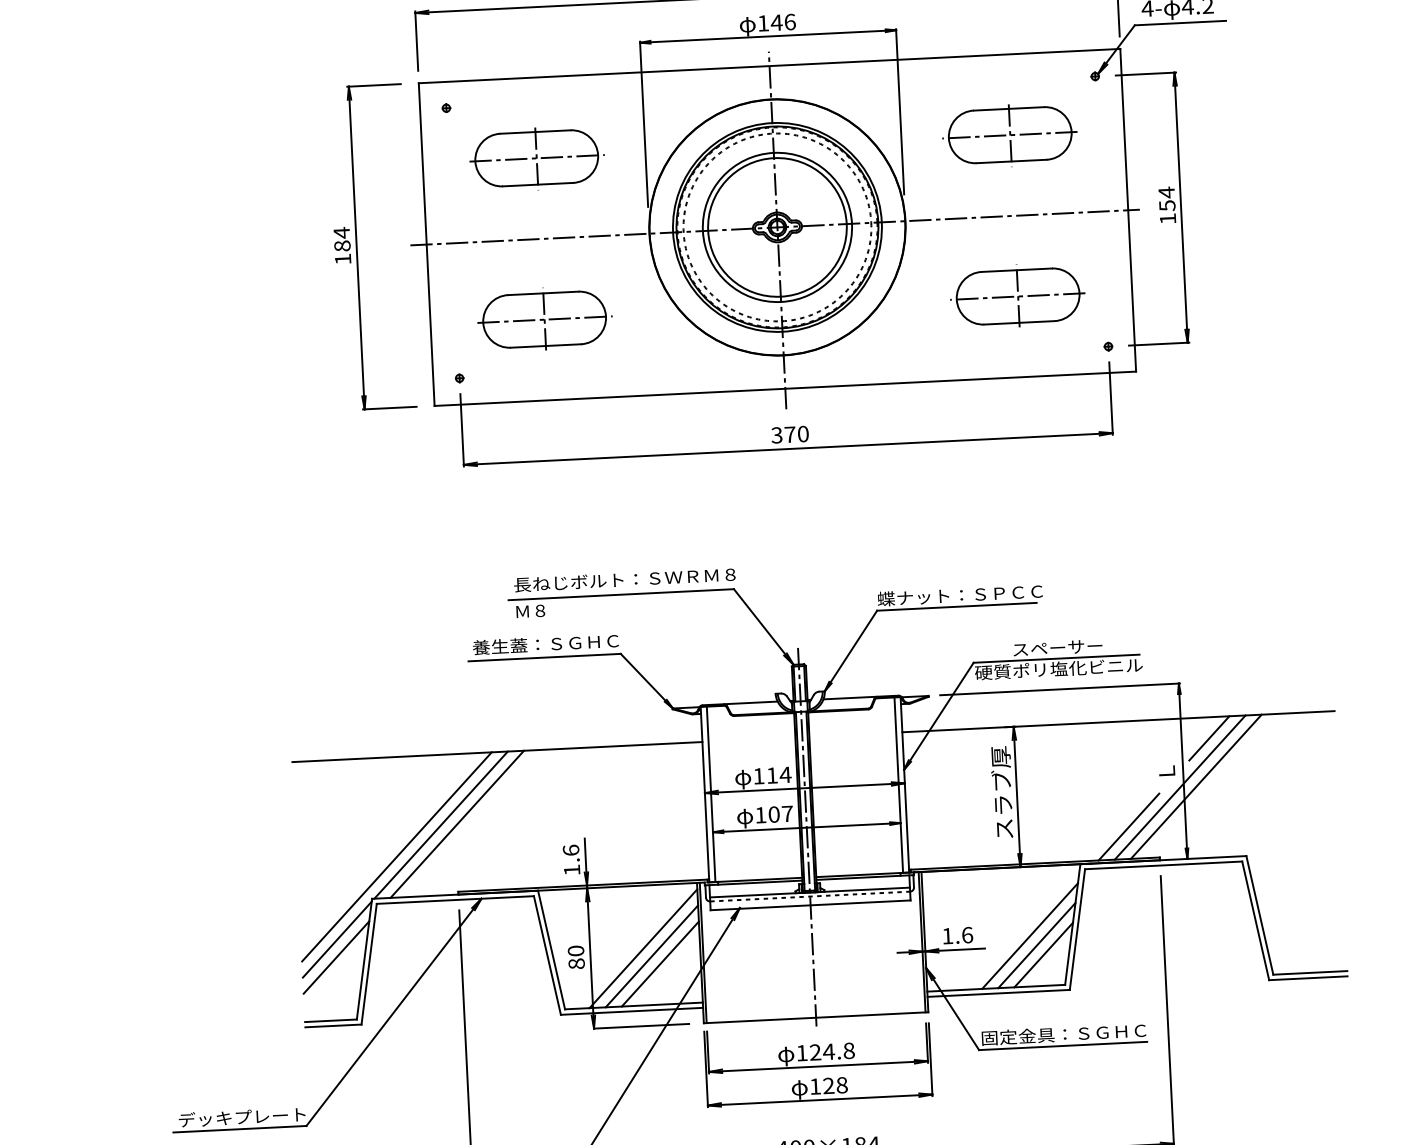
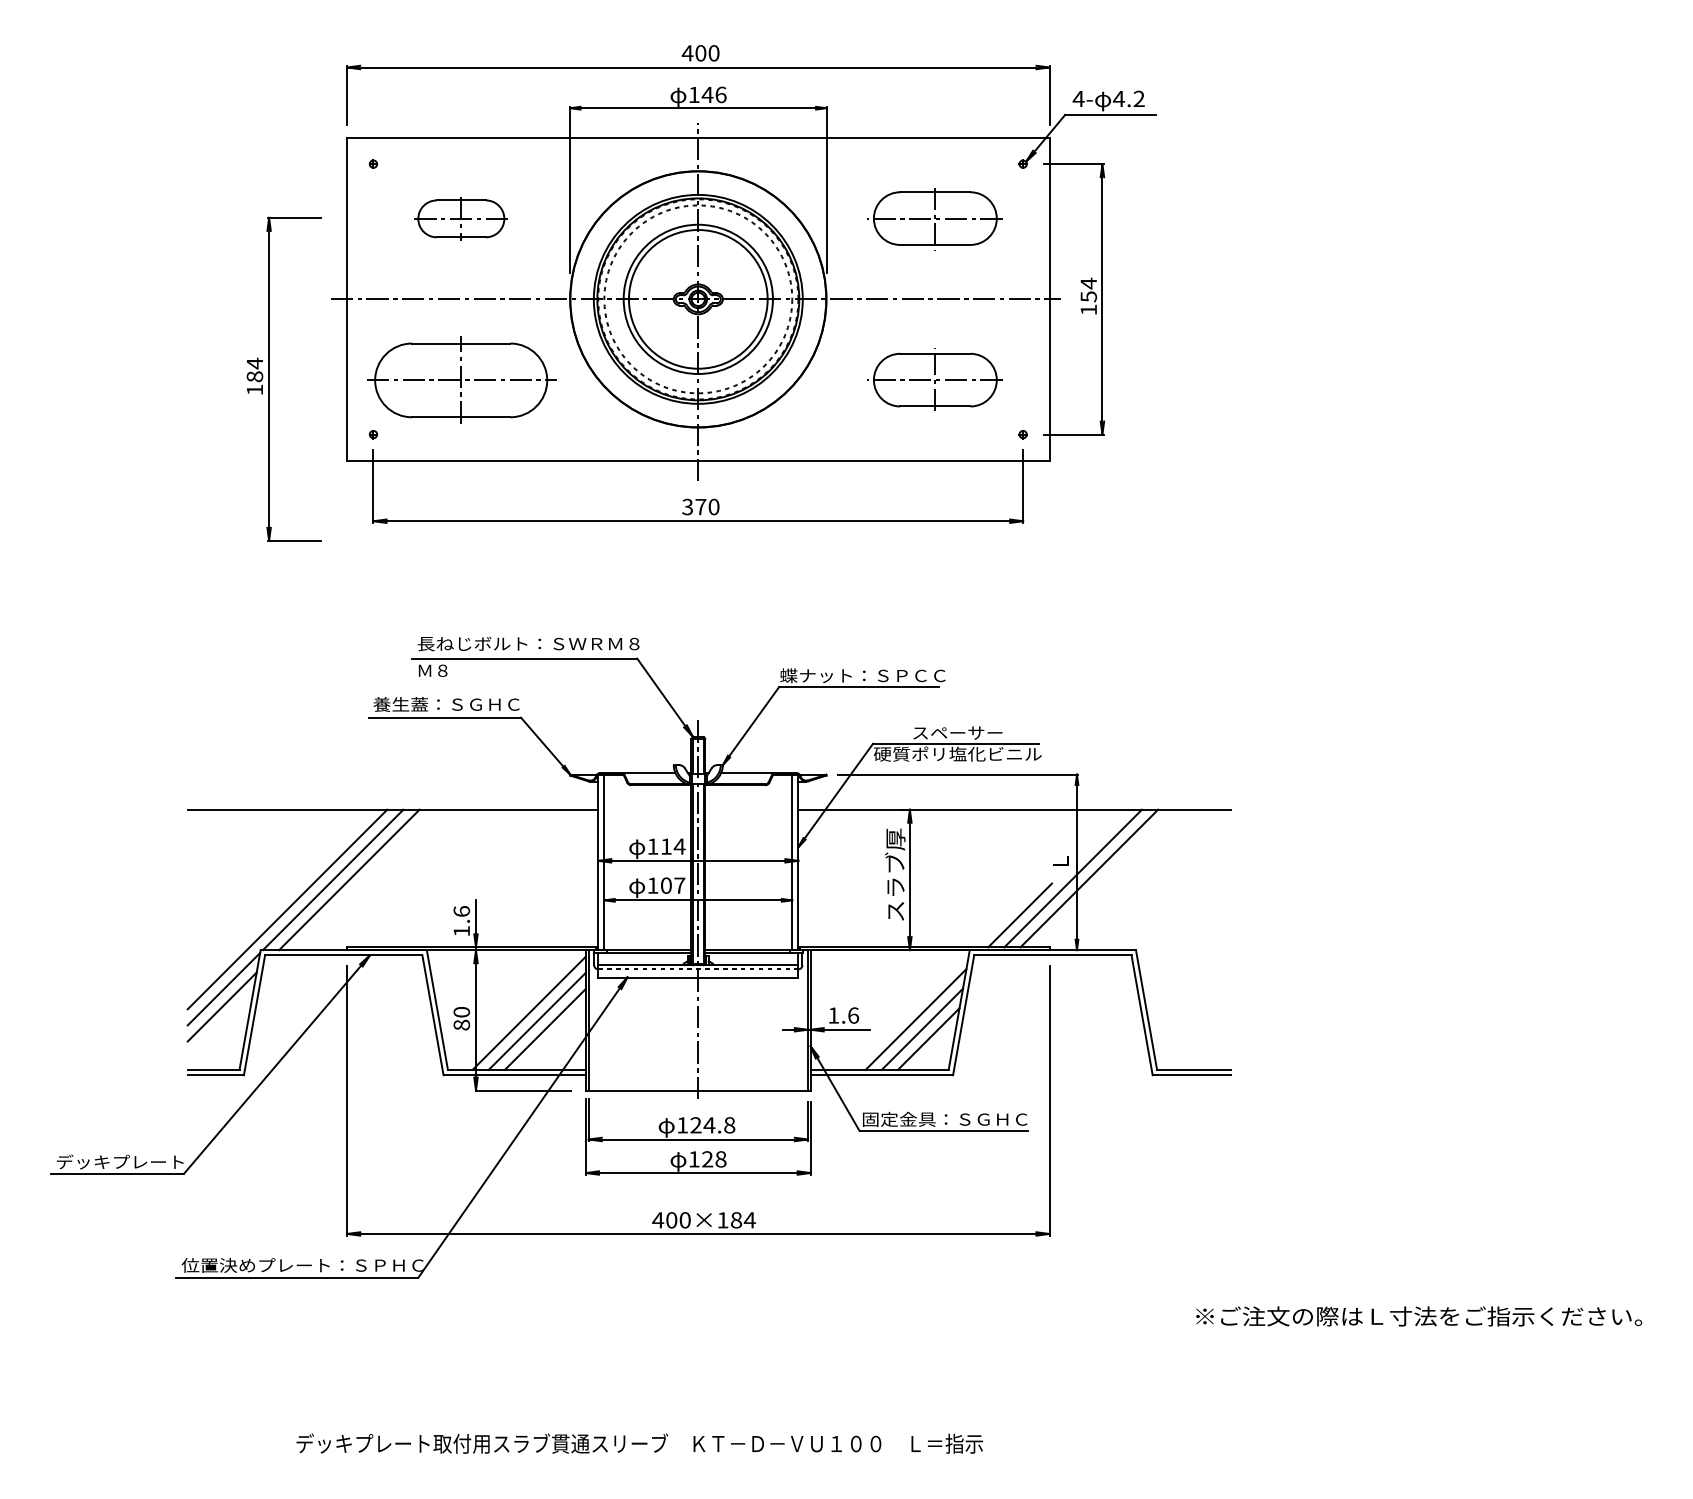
part: (537, 159) -> (461, 219), size x0.7
part: (357, 247) -> (269, 378), moved
part: (544, 319) -> (461, 379), size x1.4
line: (1209, 738) -> (1104, 830), removed

